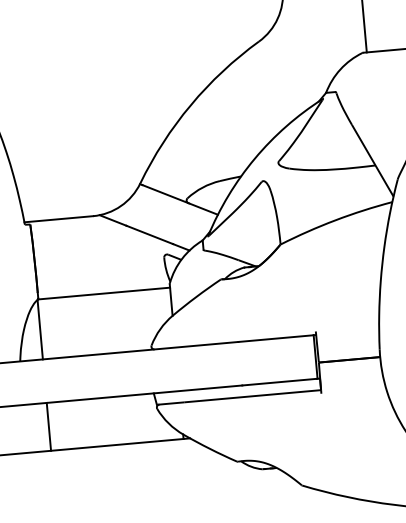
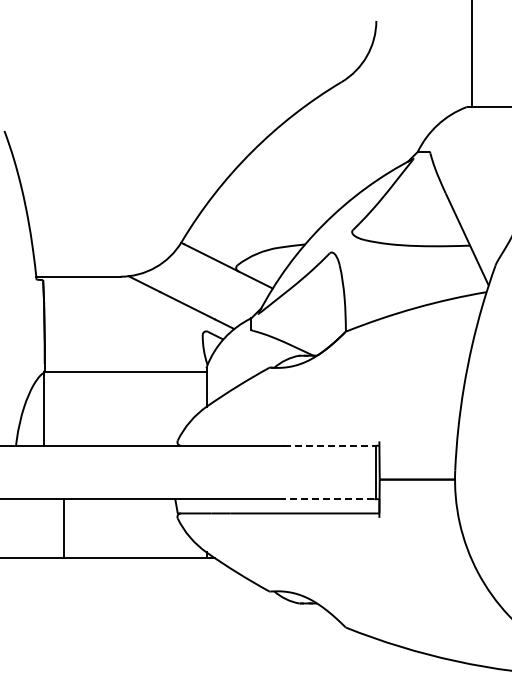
line: (275, 338) -> (329, 445), solid -> dashed
line: (278, 382) -> (328, 499), solid -> dashed
line: (48, 426) -> (63, 528), moved

